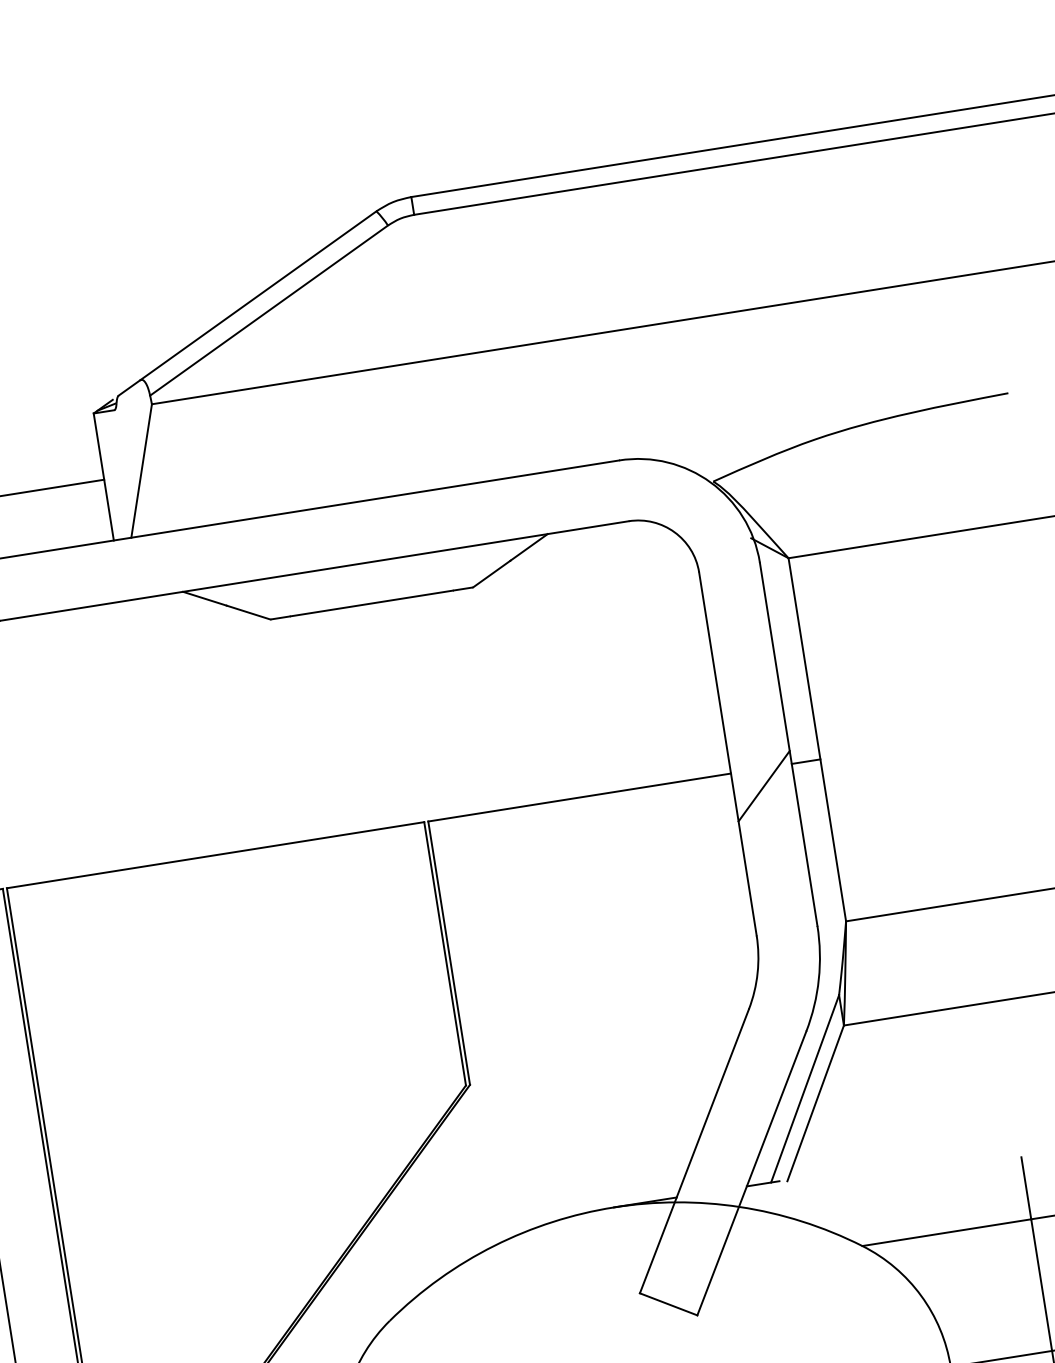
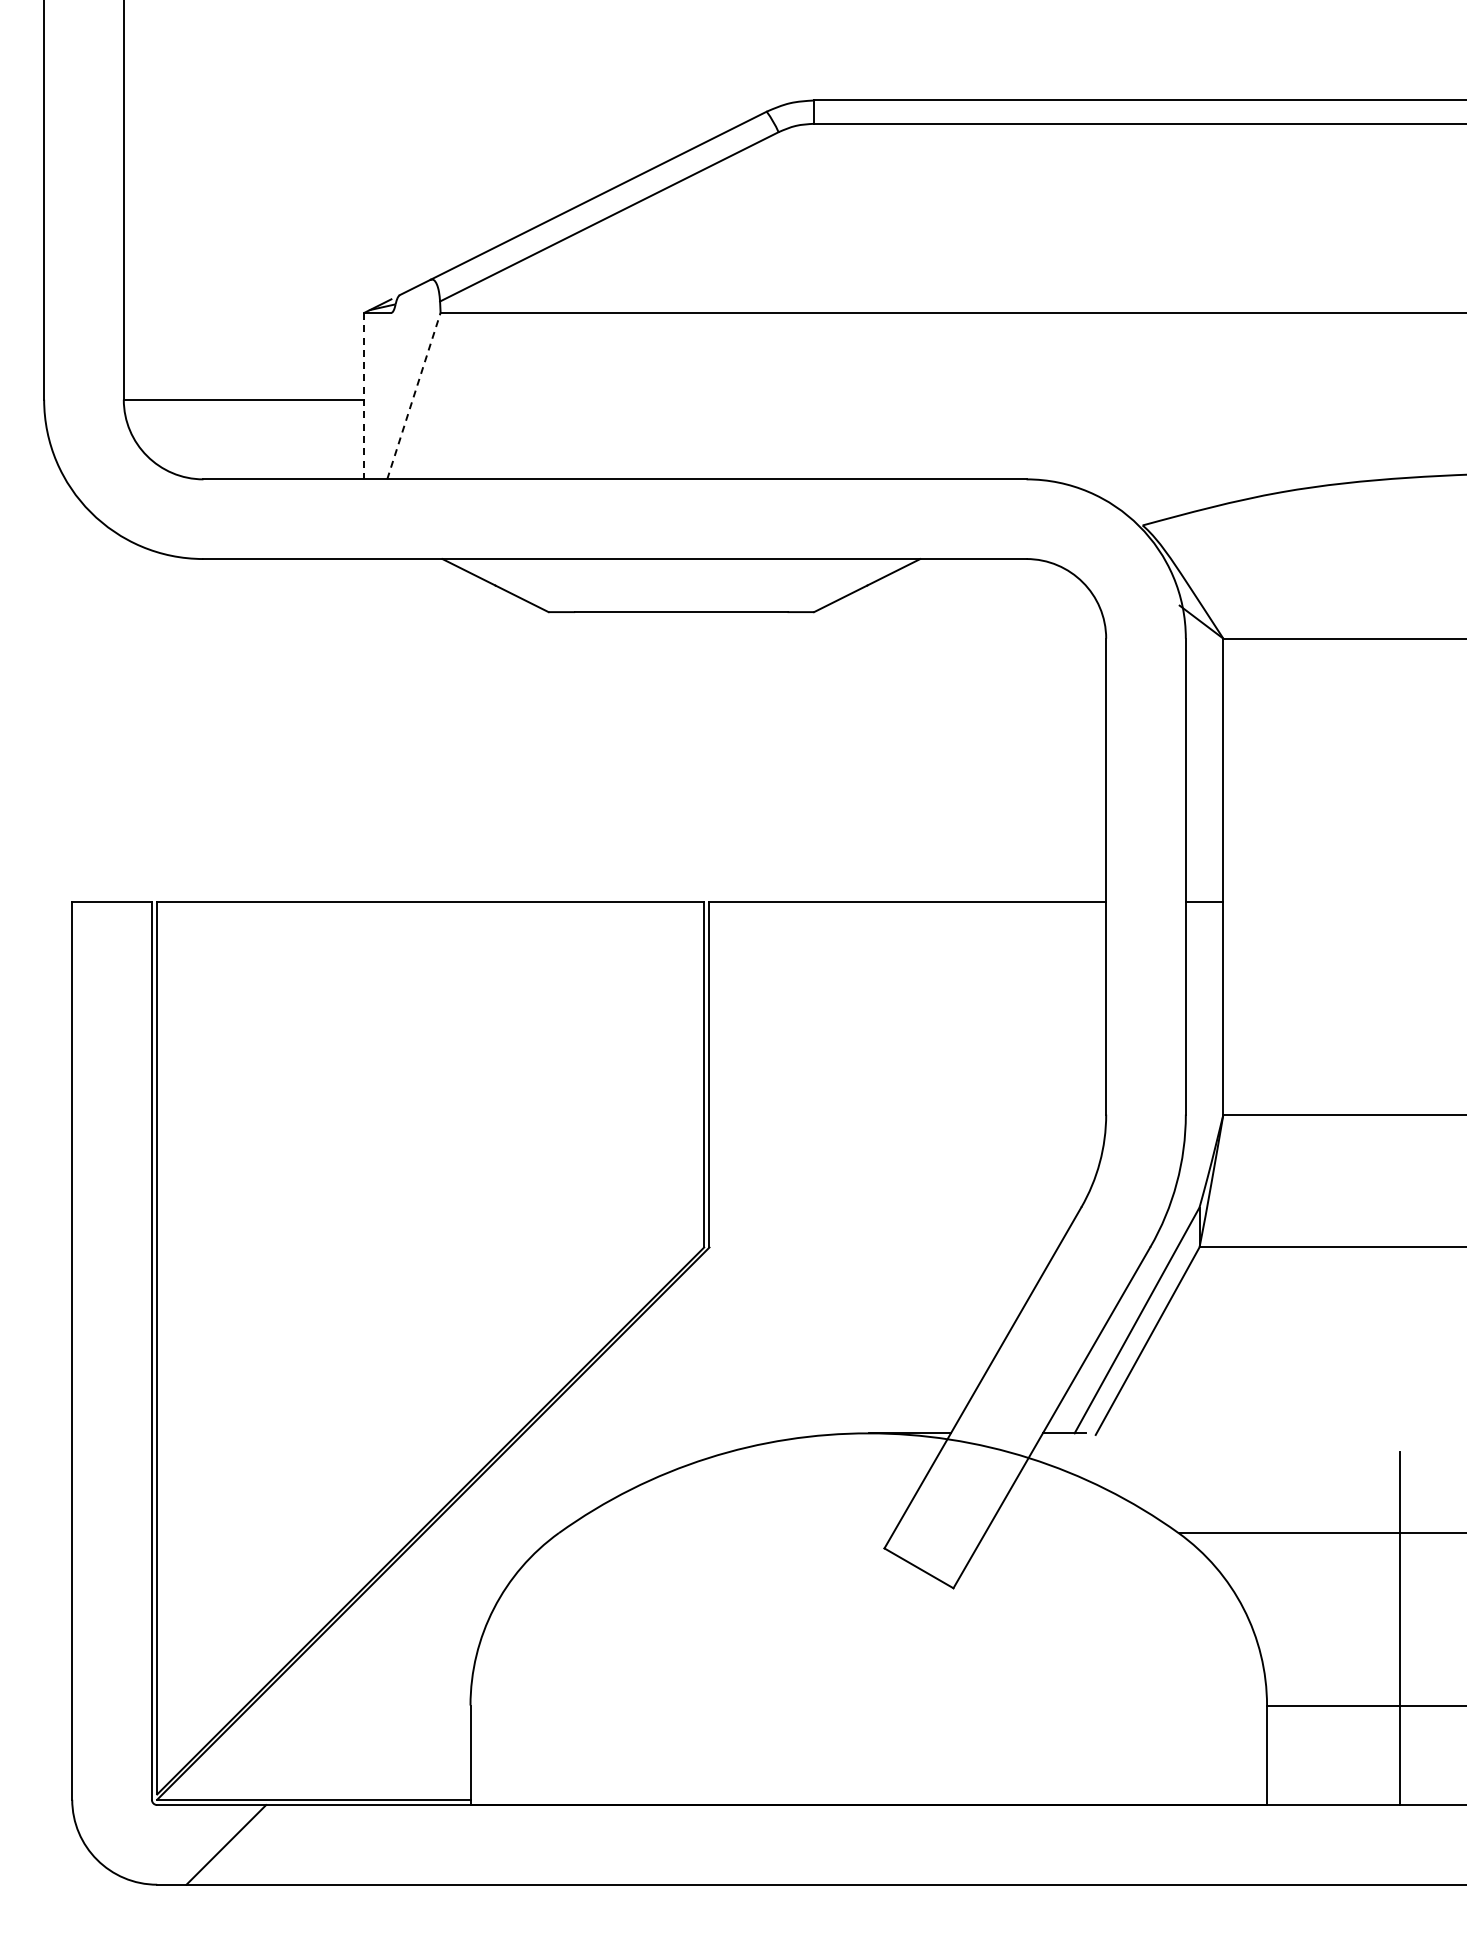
line: (142, 470) -> (414, 395), solid -> dashed
line: (103, 477) -> (364, 396), solid -> dashed
line: (763, 786) -> (1145, 925), removed

